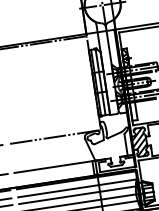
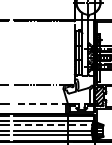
line: (55, 166) -> (41, 104), solid -> dashed
line: (78, 195) -> (53, 125), solid -> dashed

